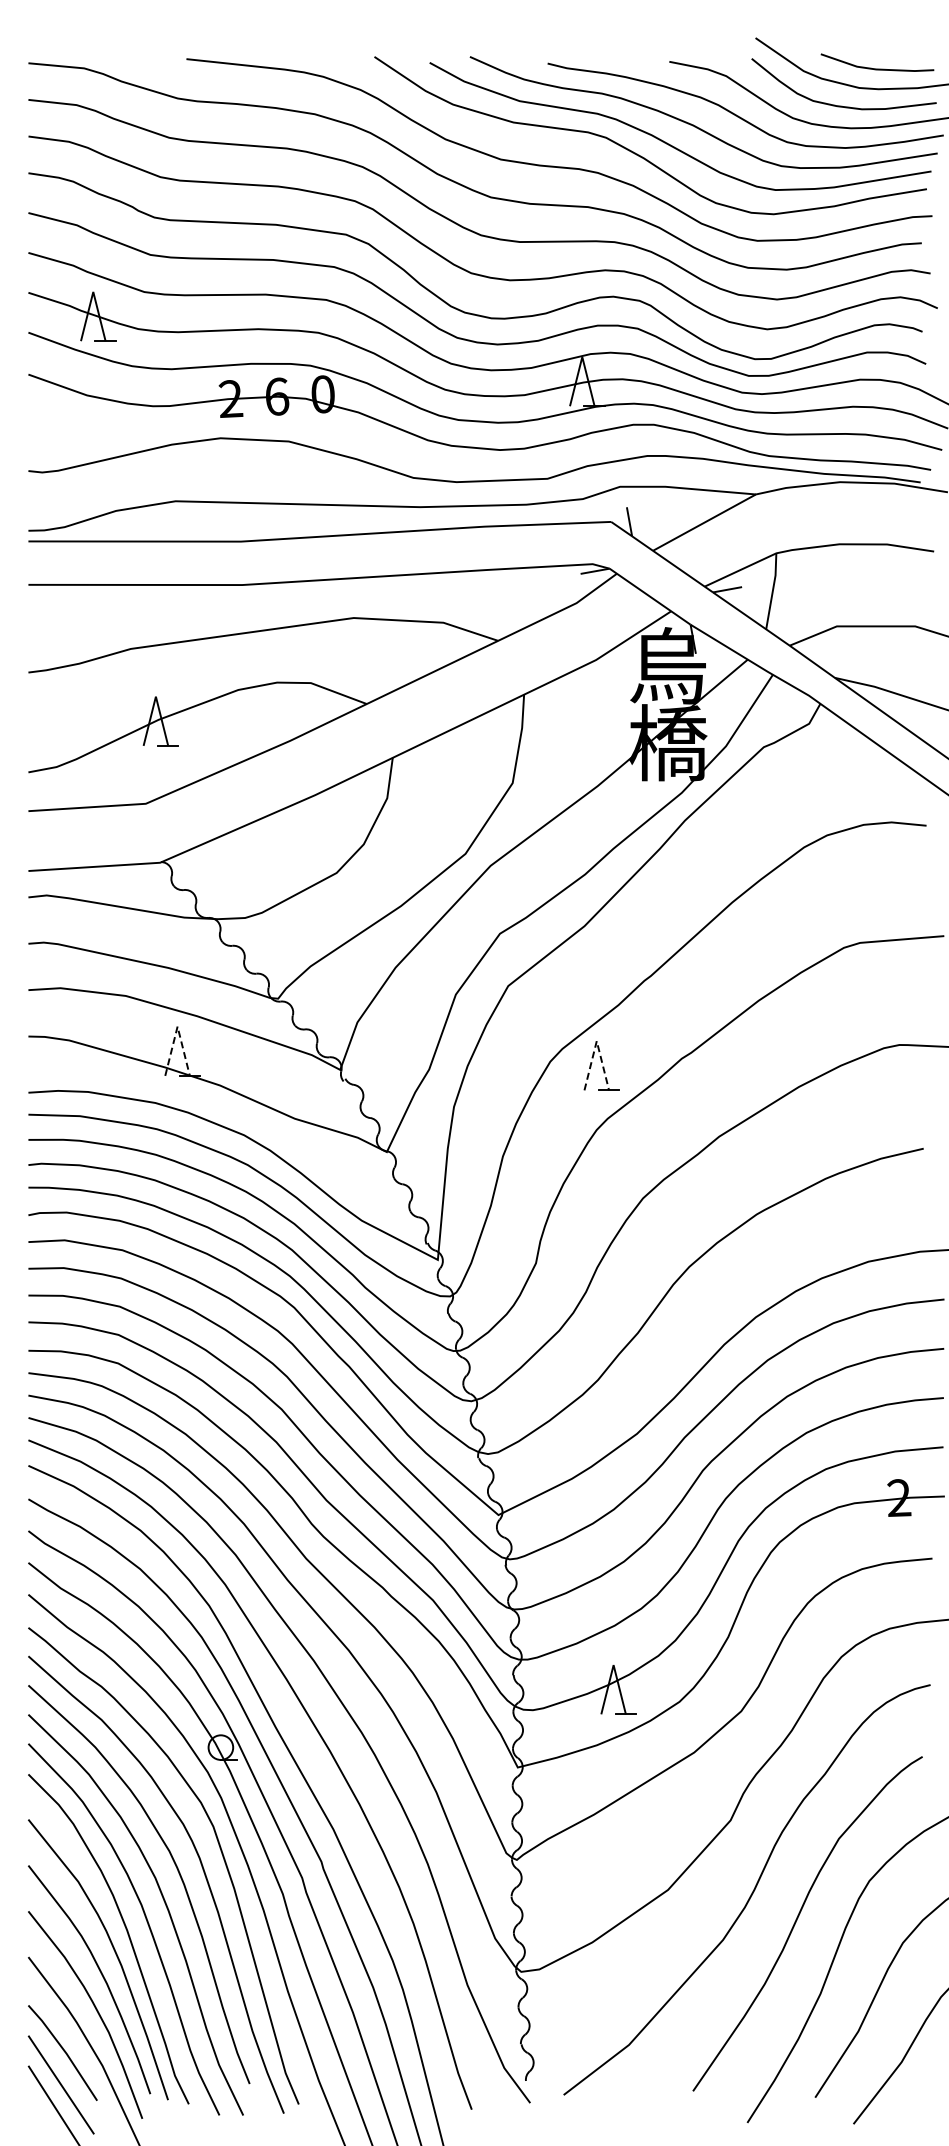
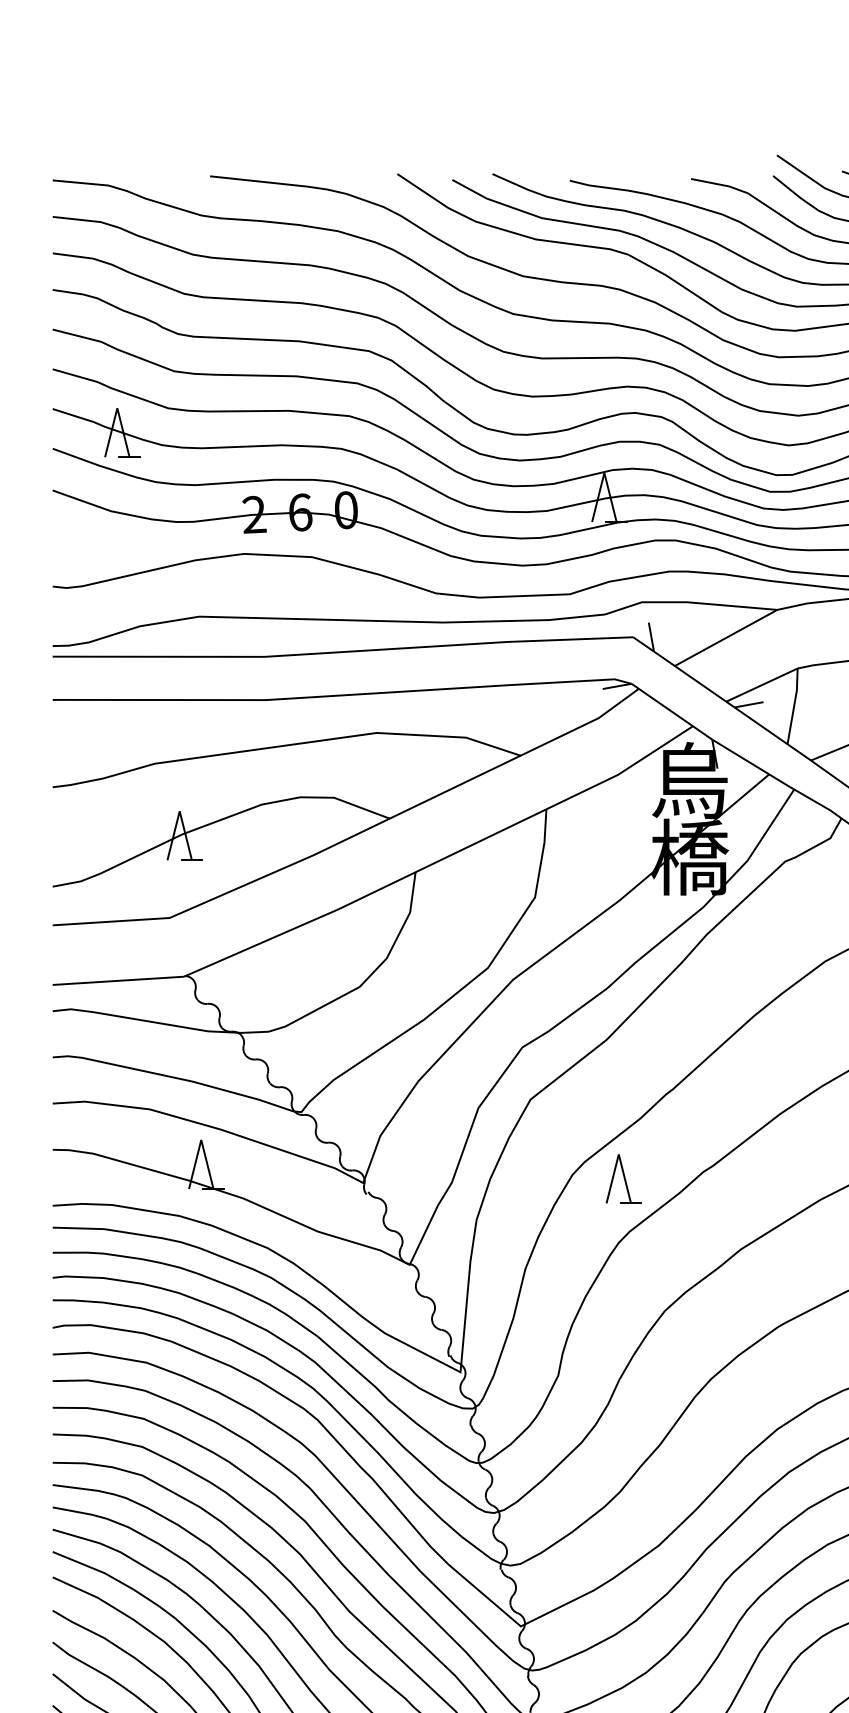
line: (177, 1026) -> (201, 1139), dashed -> solid
line: (596, 1041) -> (618, 1154), dashed -> solid

